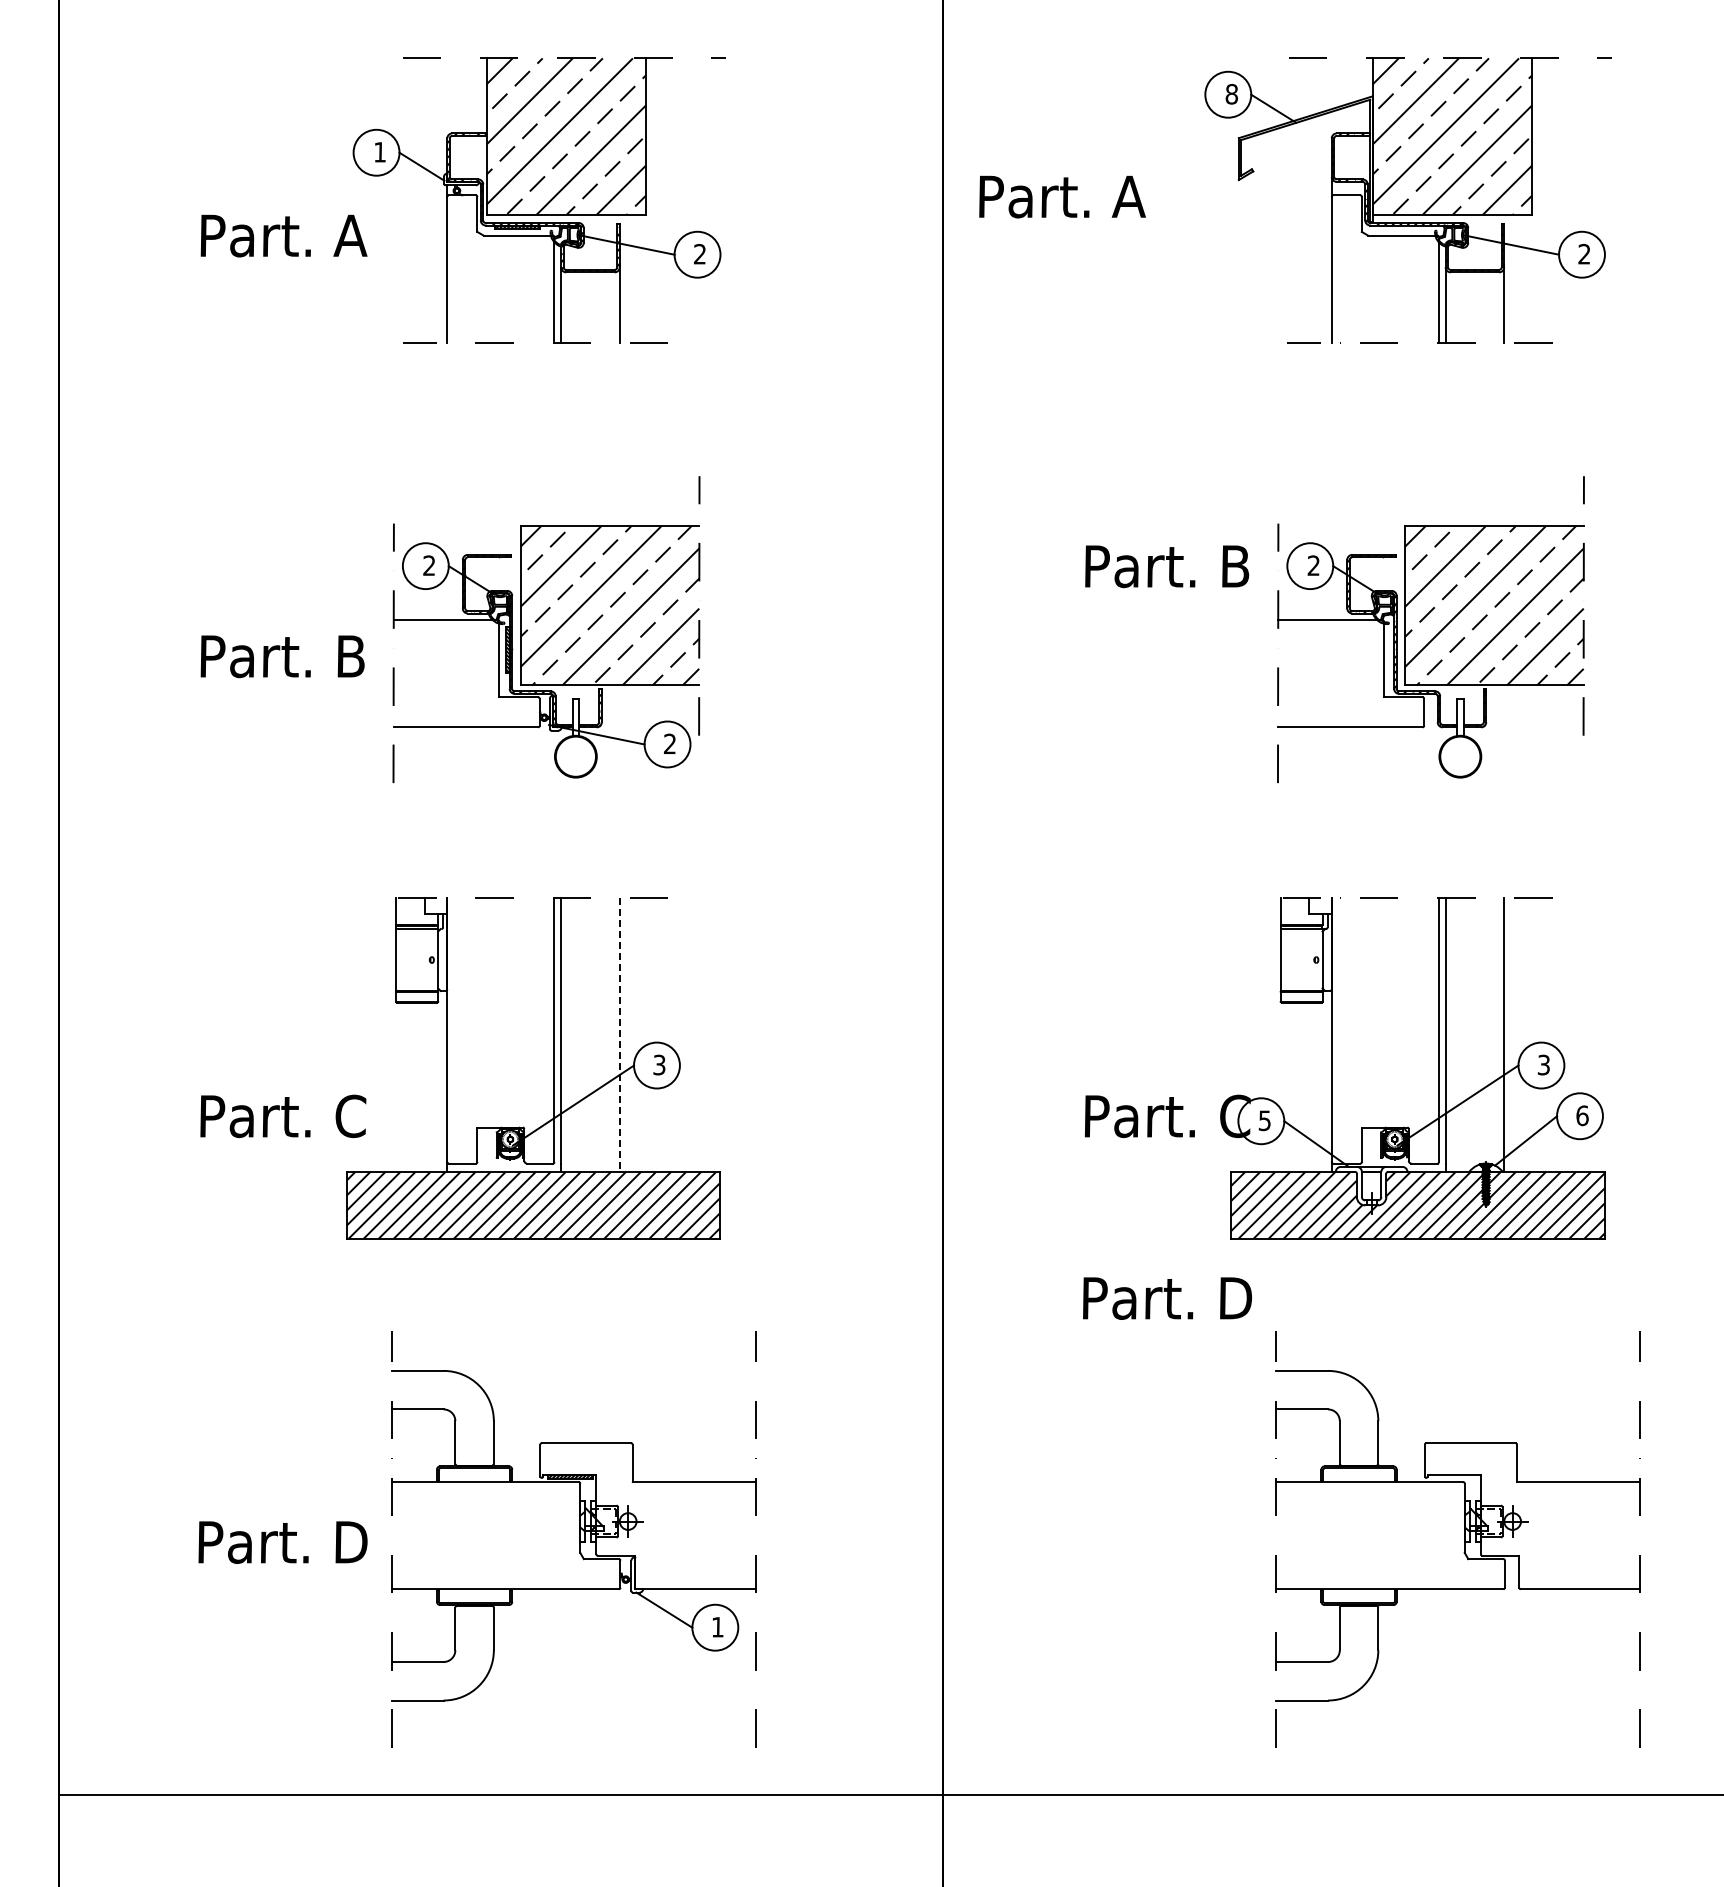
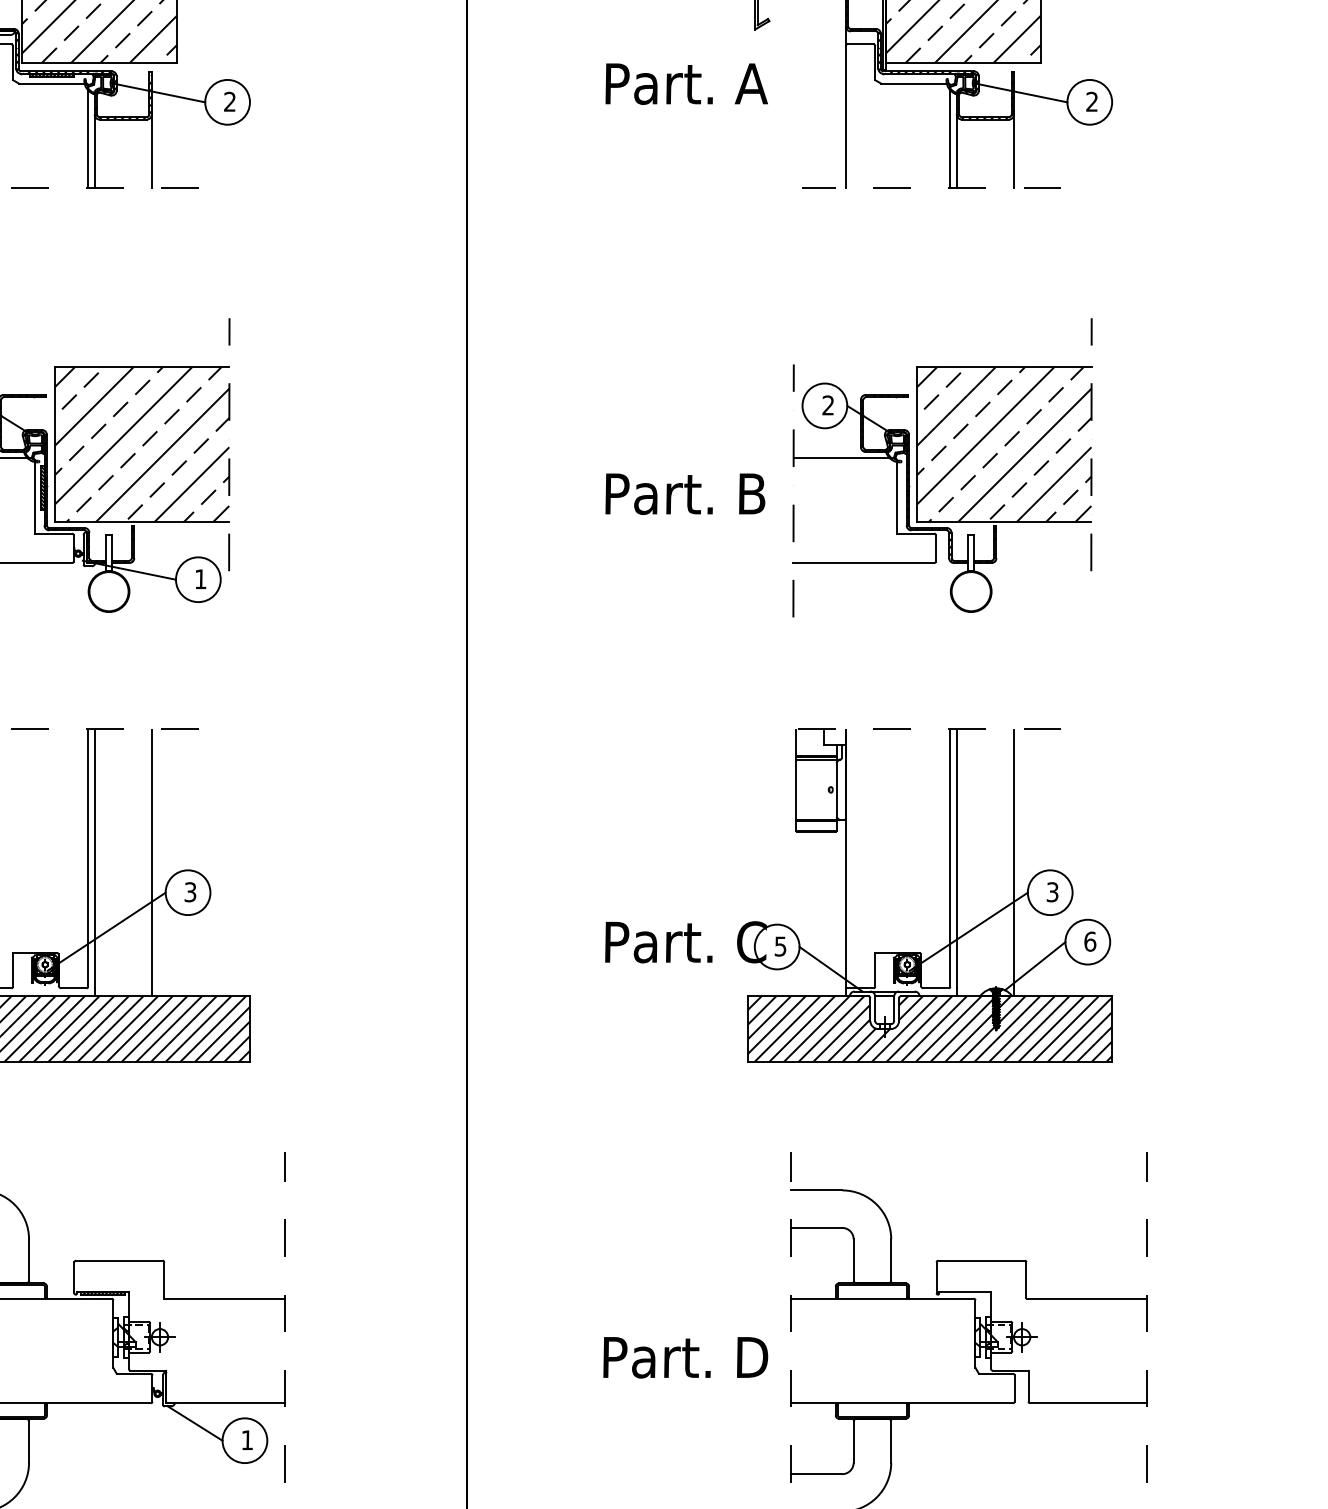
text: (1062, 196) -> (686, 83), moved
text: (1167, 566) -> (685, 493), moved
text: (669, 743) -> (200, 578), 2 -> 1
line: (619, 1035) -> (151, 863), dashed -> solid
text: (1167, 1298) -> (685, 1357), moved

